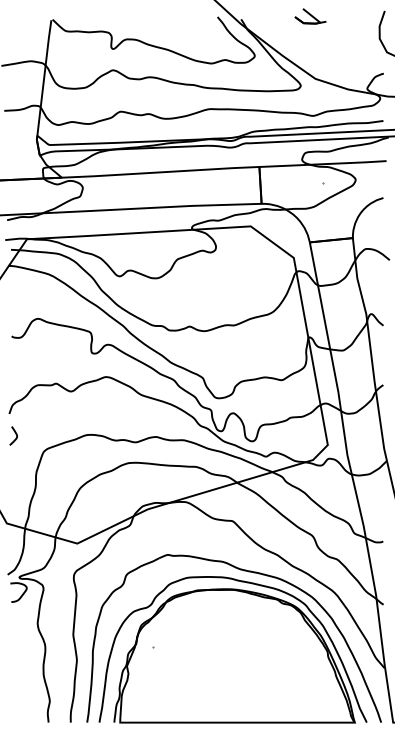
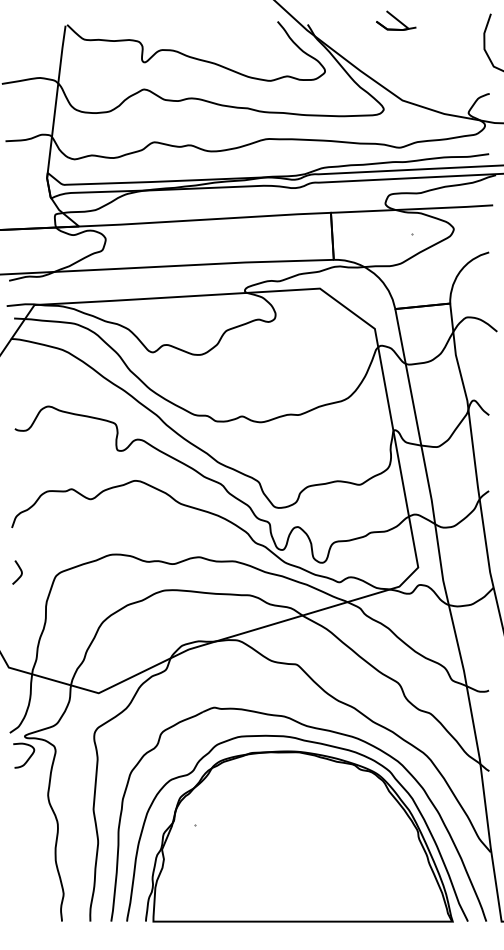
curve: (15, 434) -> (19, 570), moved

